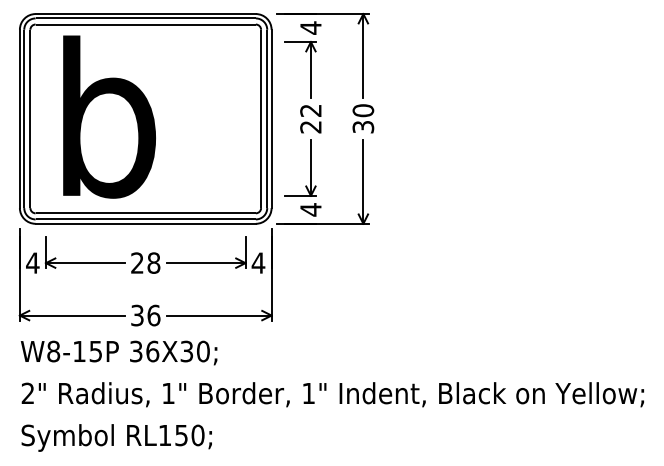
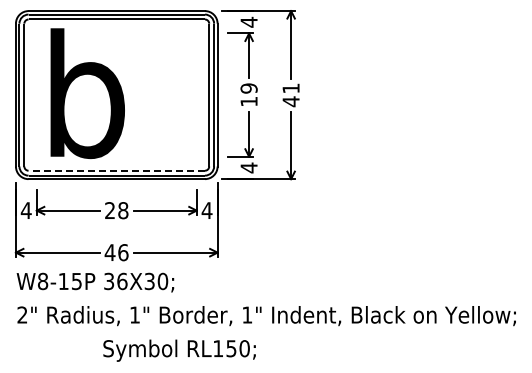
text: (310, 118) -> (248, 94), 22 -> 19
text: (362, 119) -> (290, 95), 30 -> 41
line: (145, 213) -> (116, 170), solid -> dashed
text: (136, 315) -> (109, 252), 36 -> 46
text: (116, 437) -> (179, 350), moved

